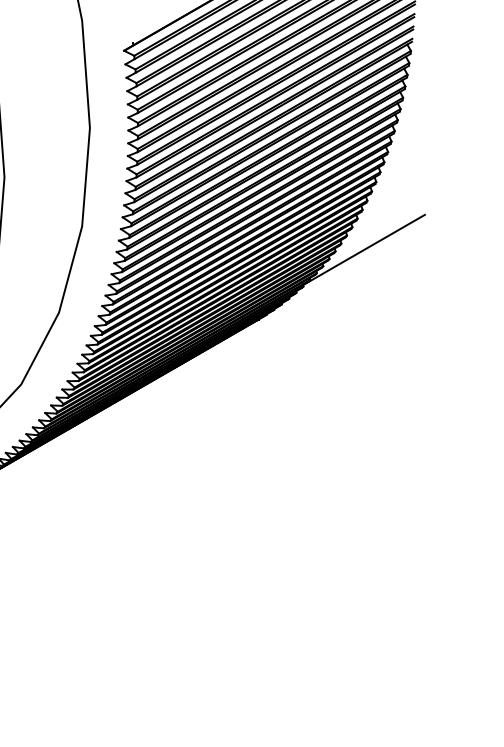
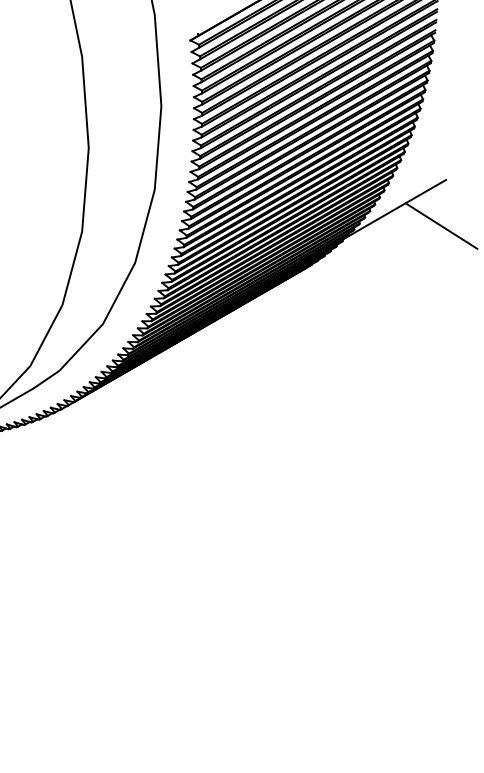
line: (419, 268) -> (441, 225), added

